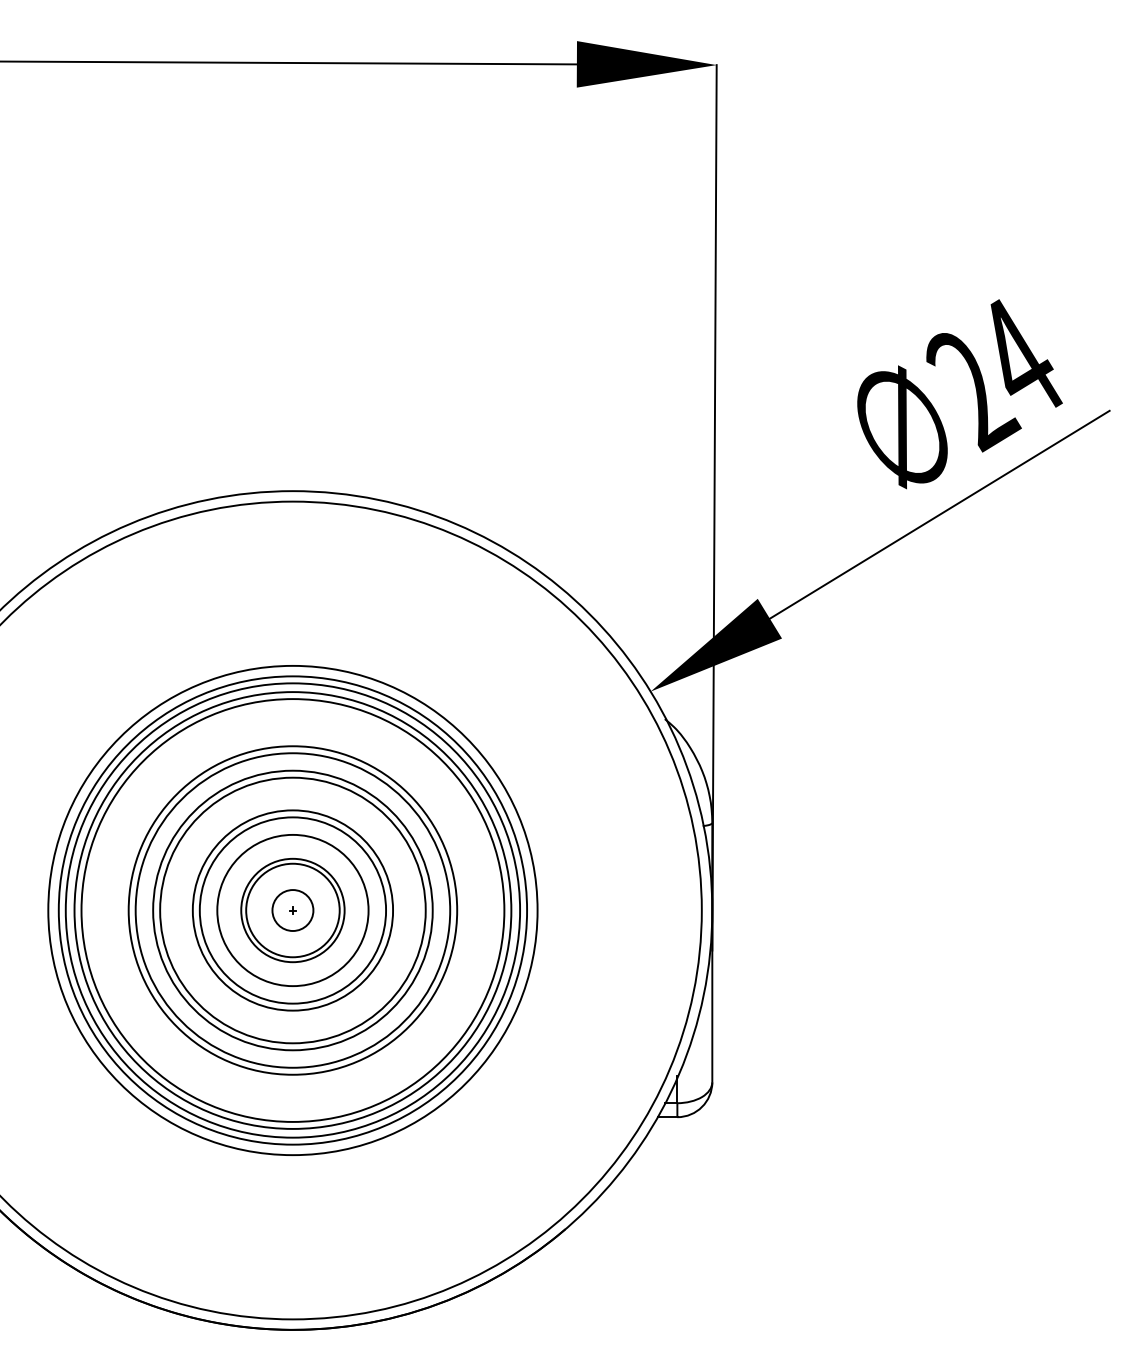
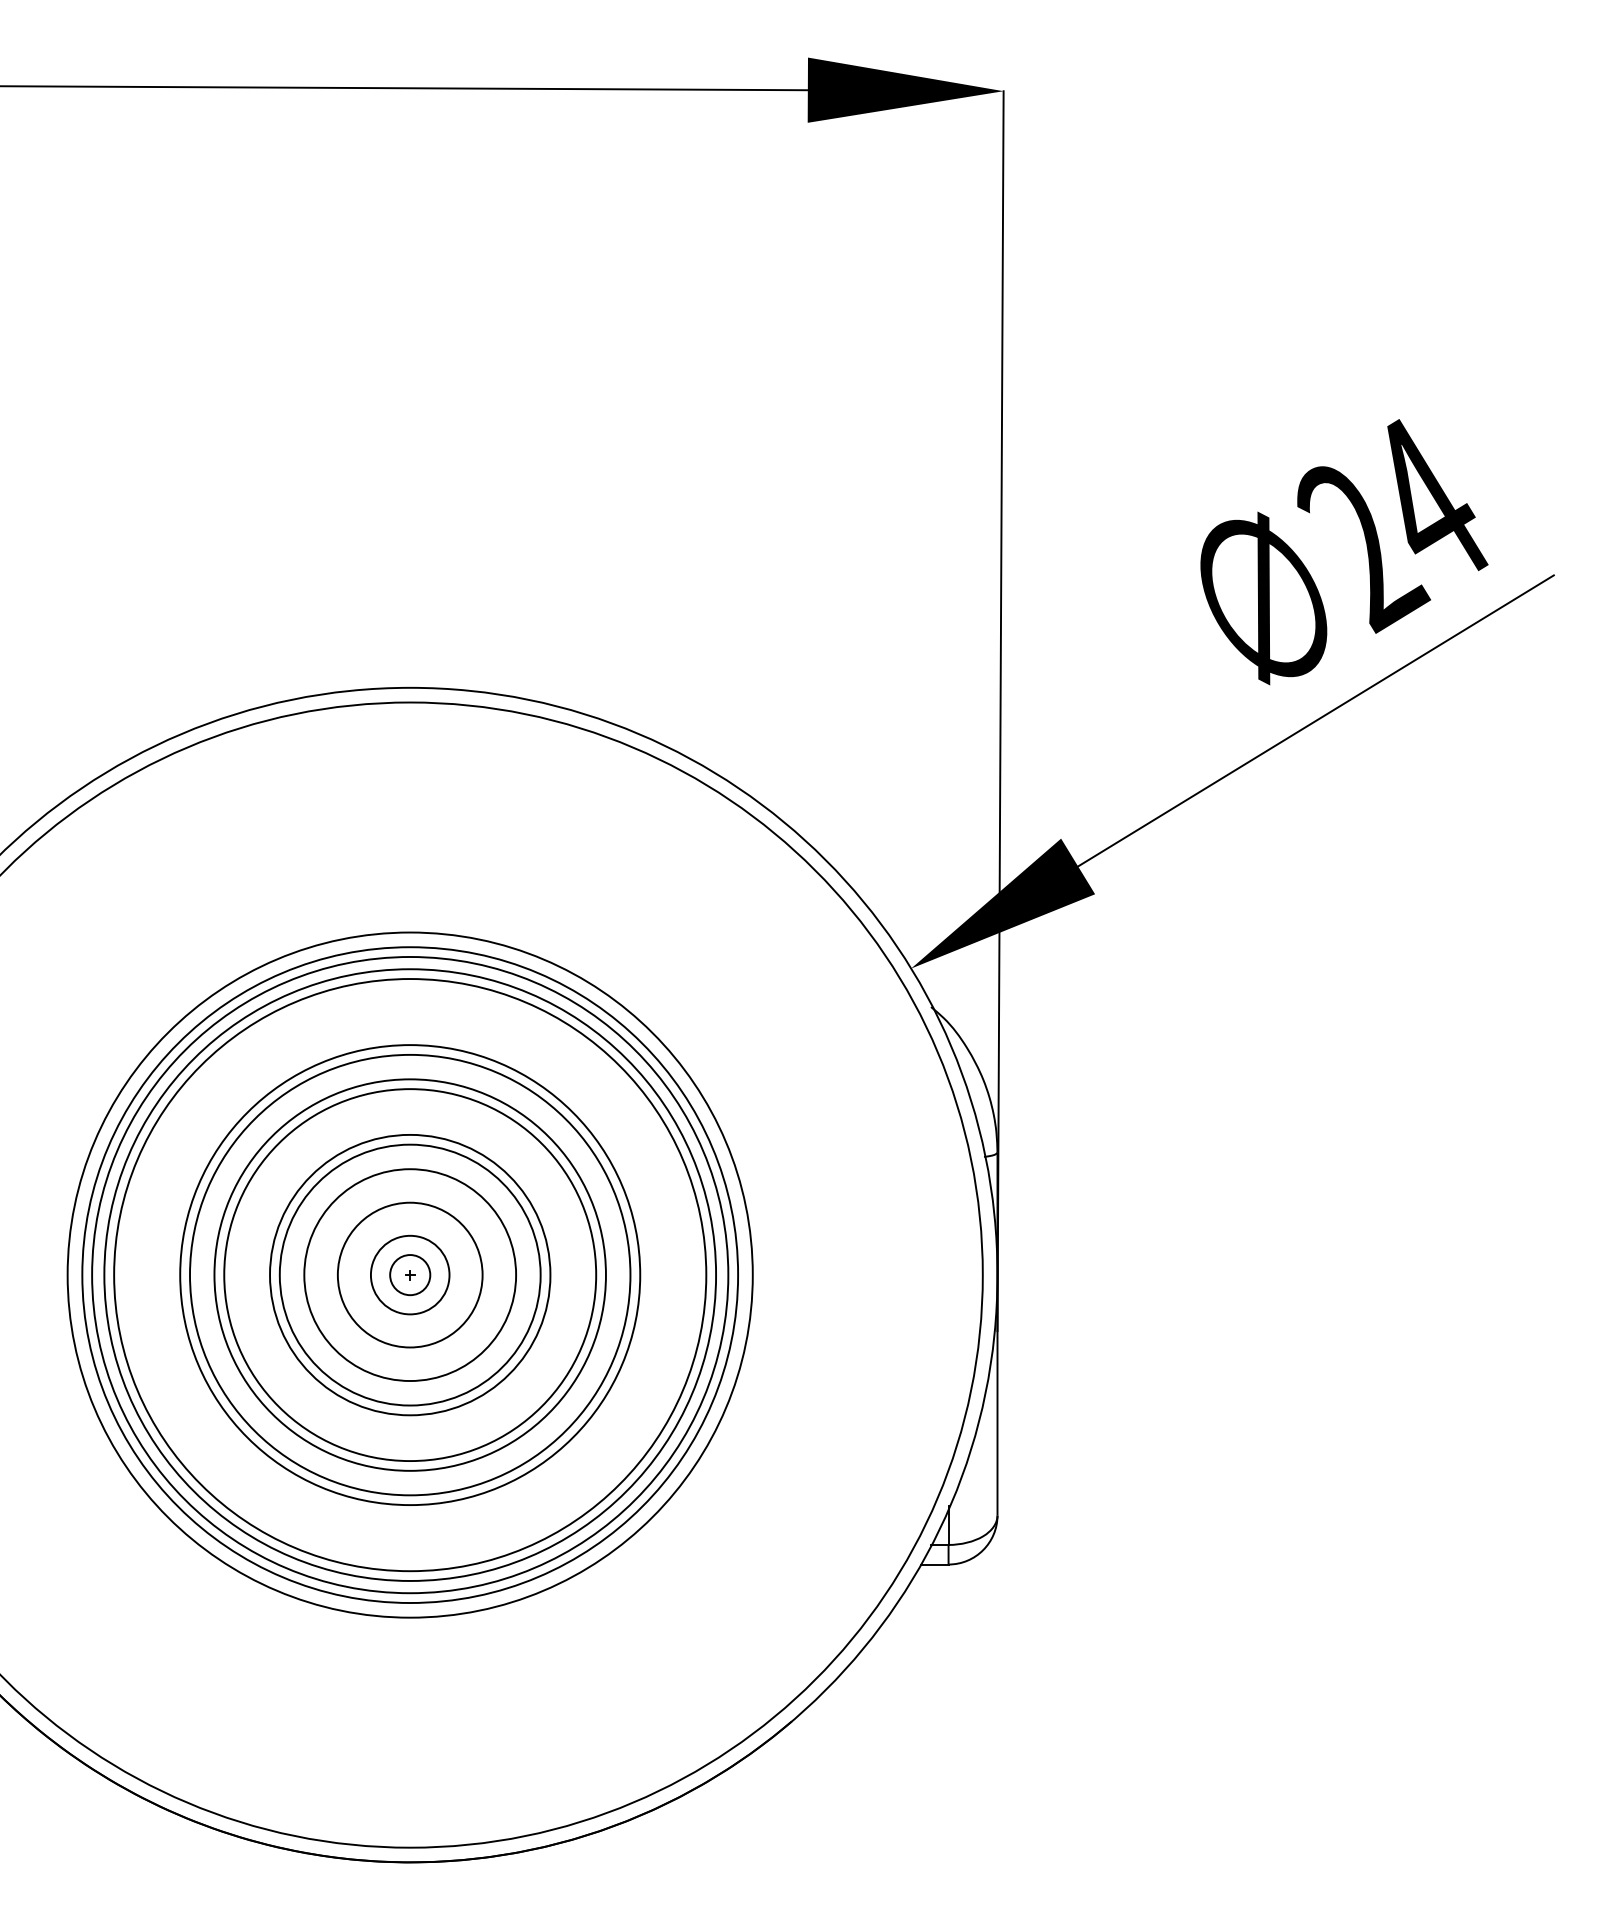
circle: (292, 910) -> (409, 1274), size x0.6
circle: (292, 910) -> (409, 1274), size x0.7

